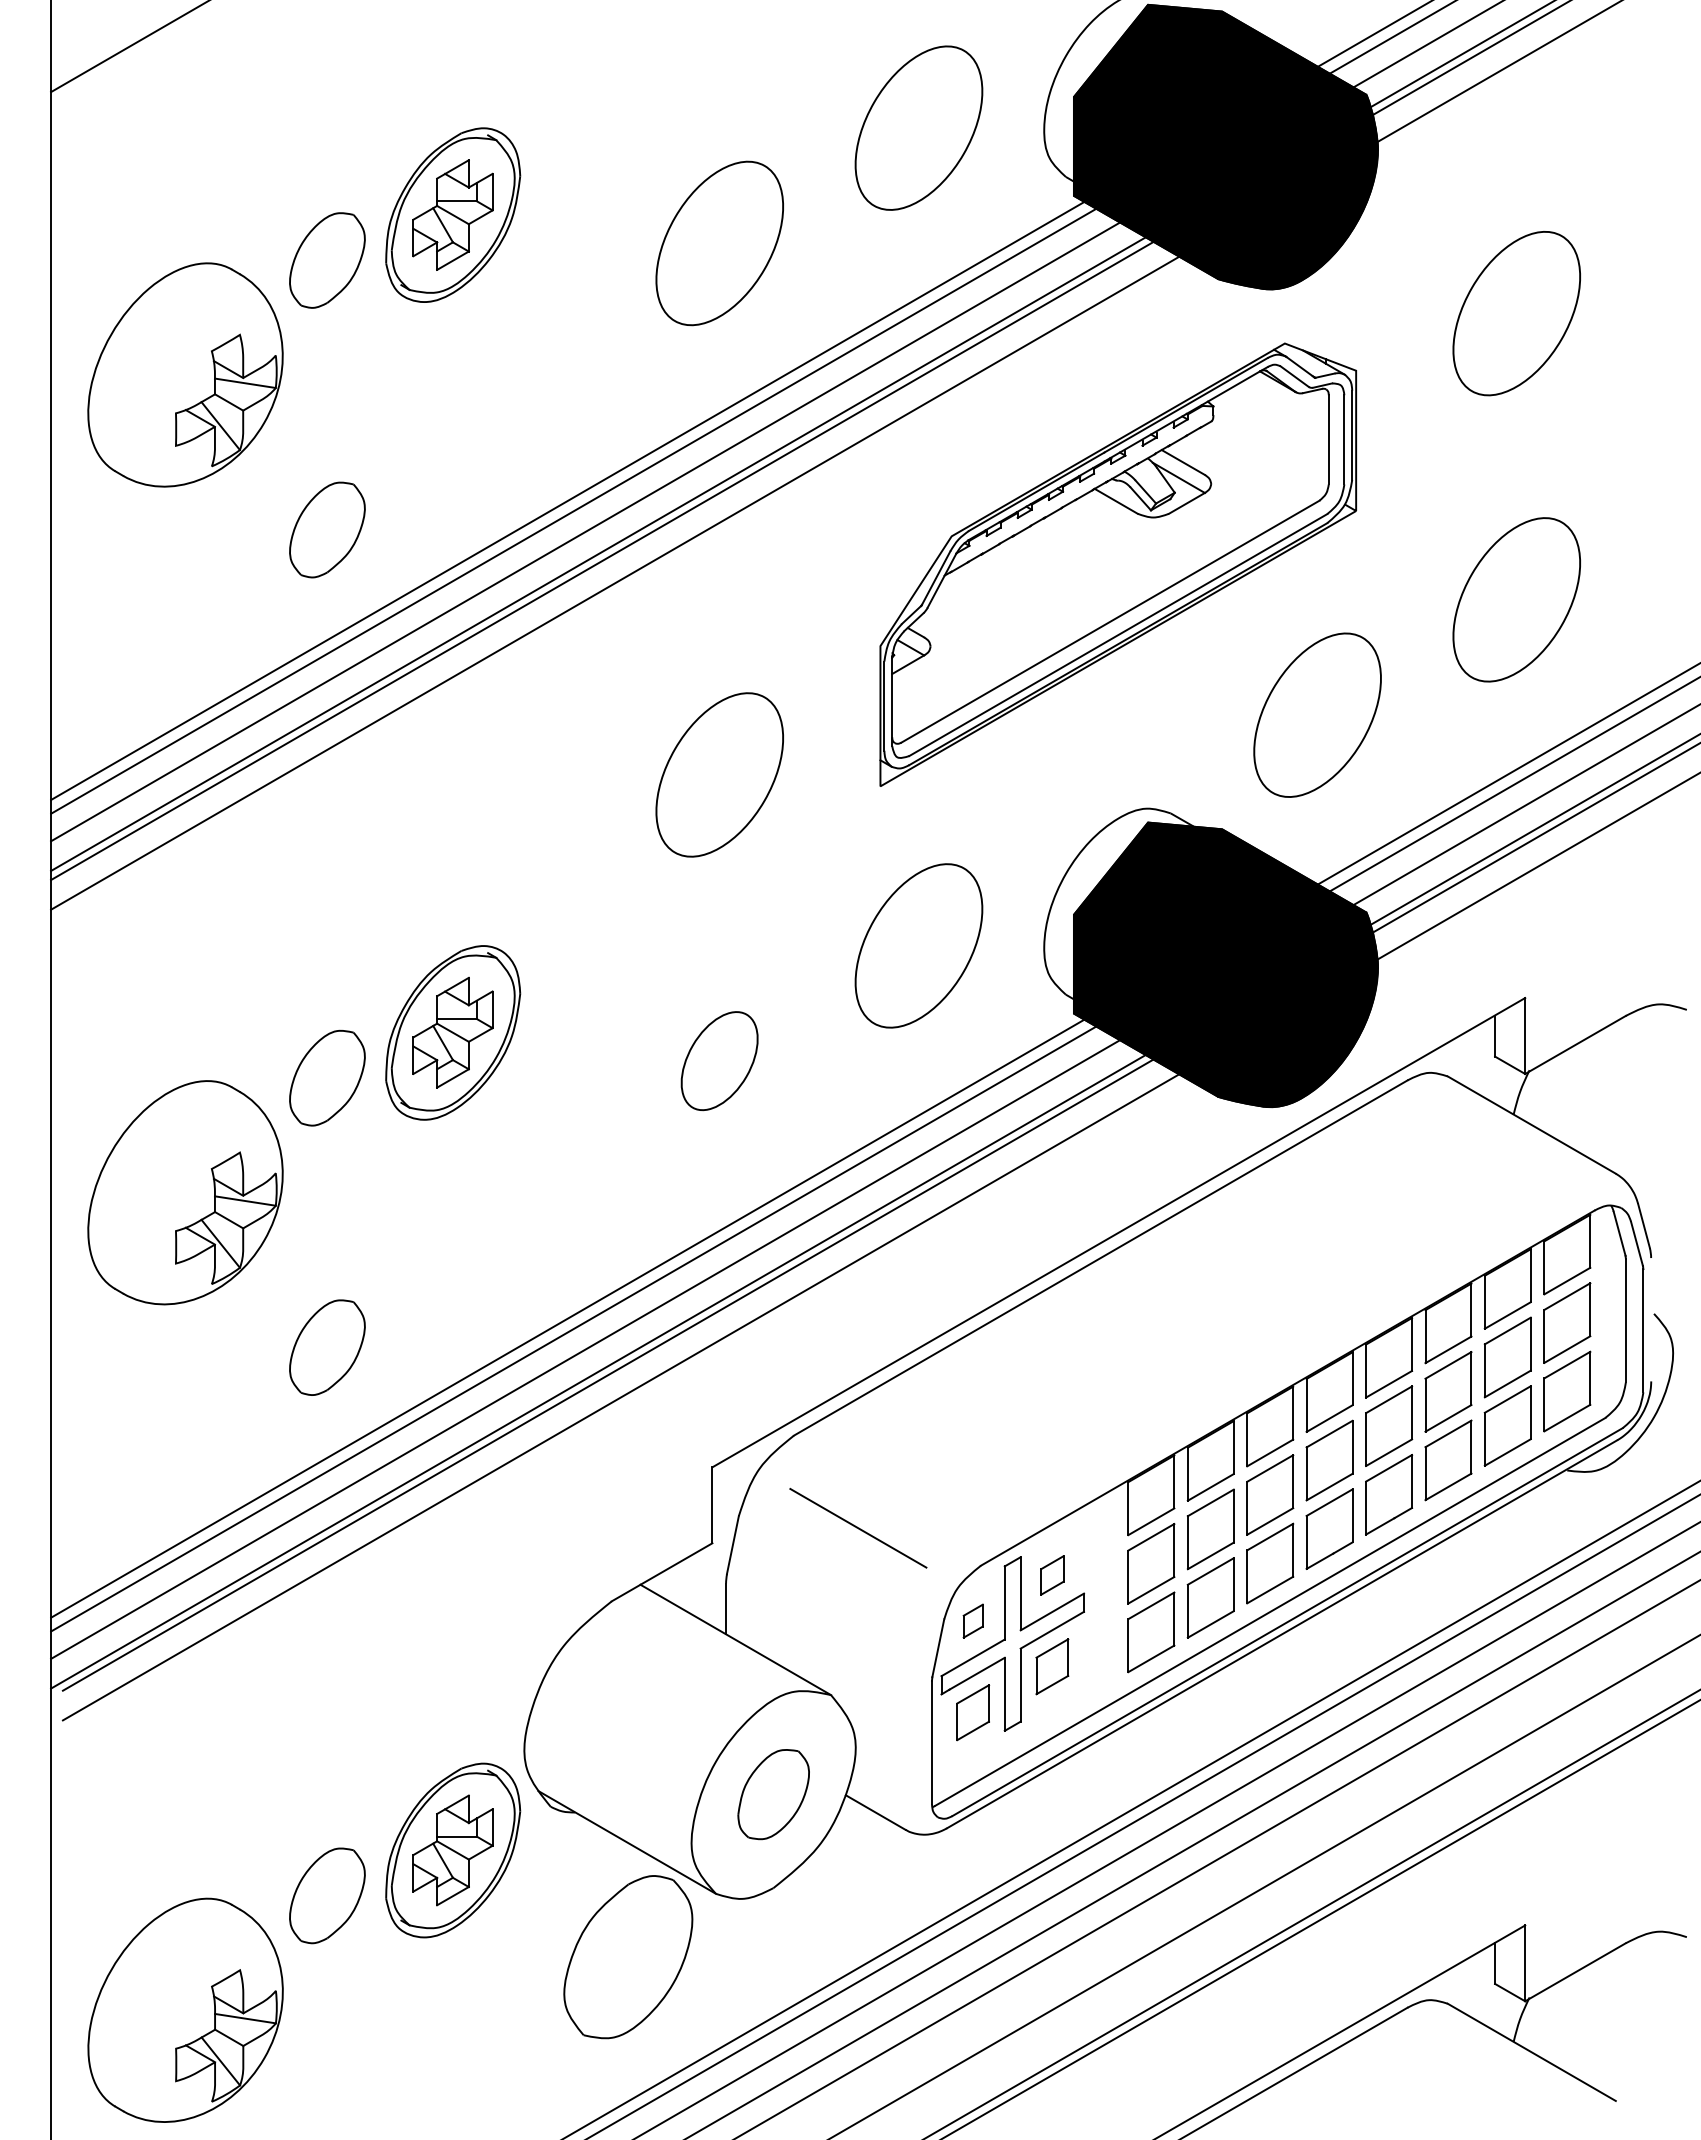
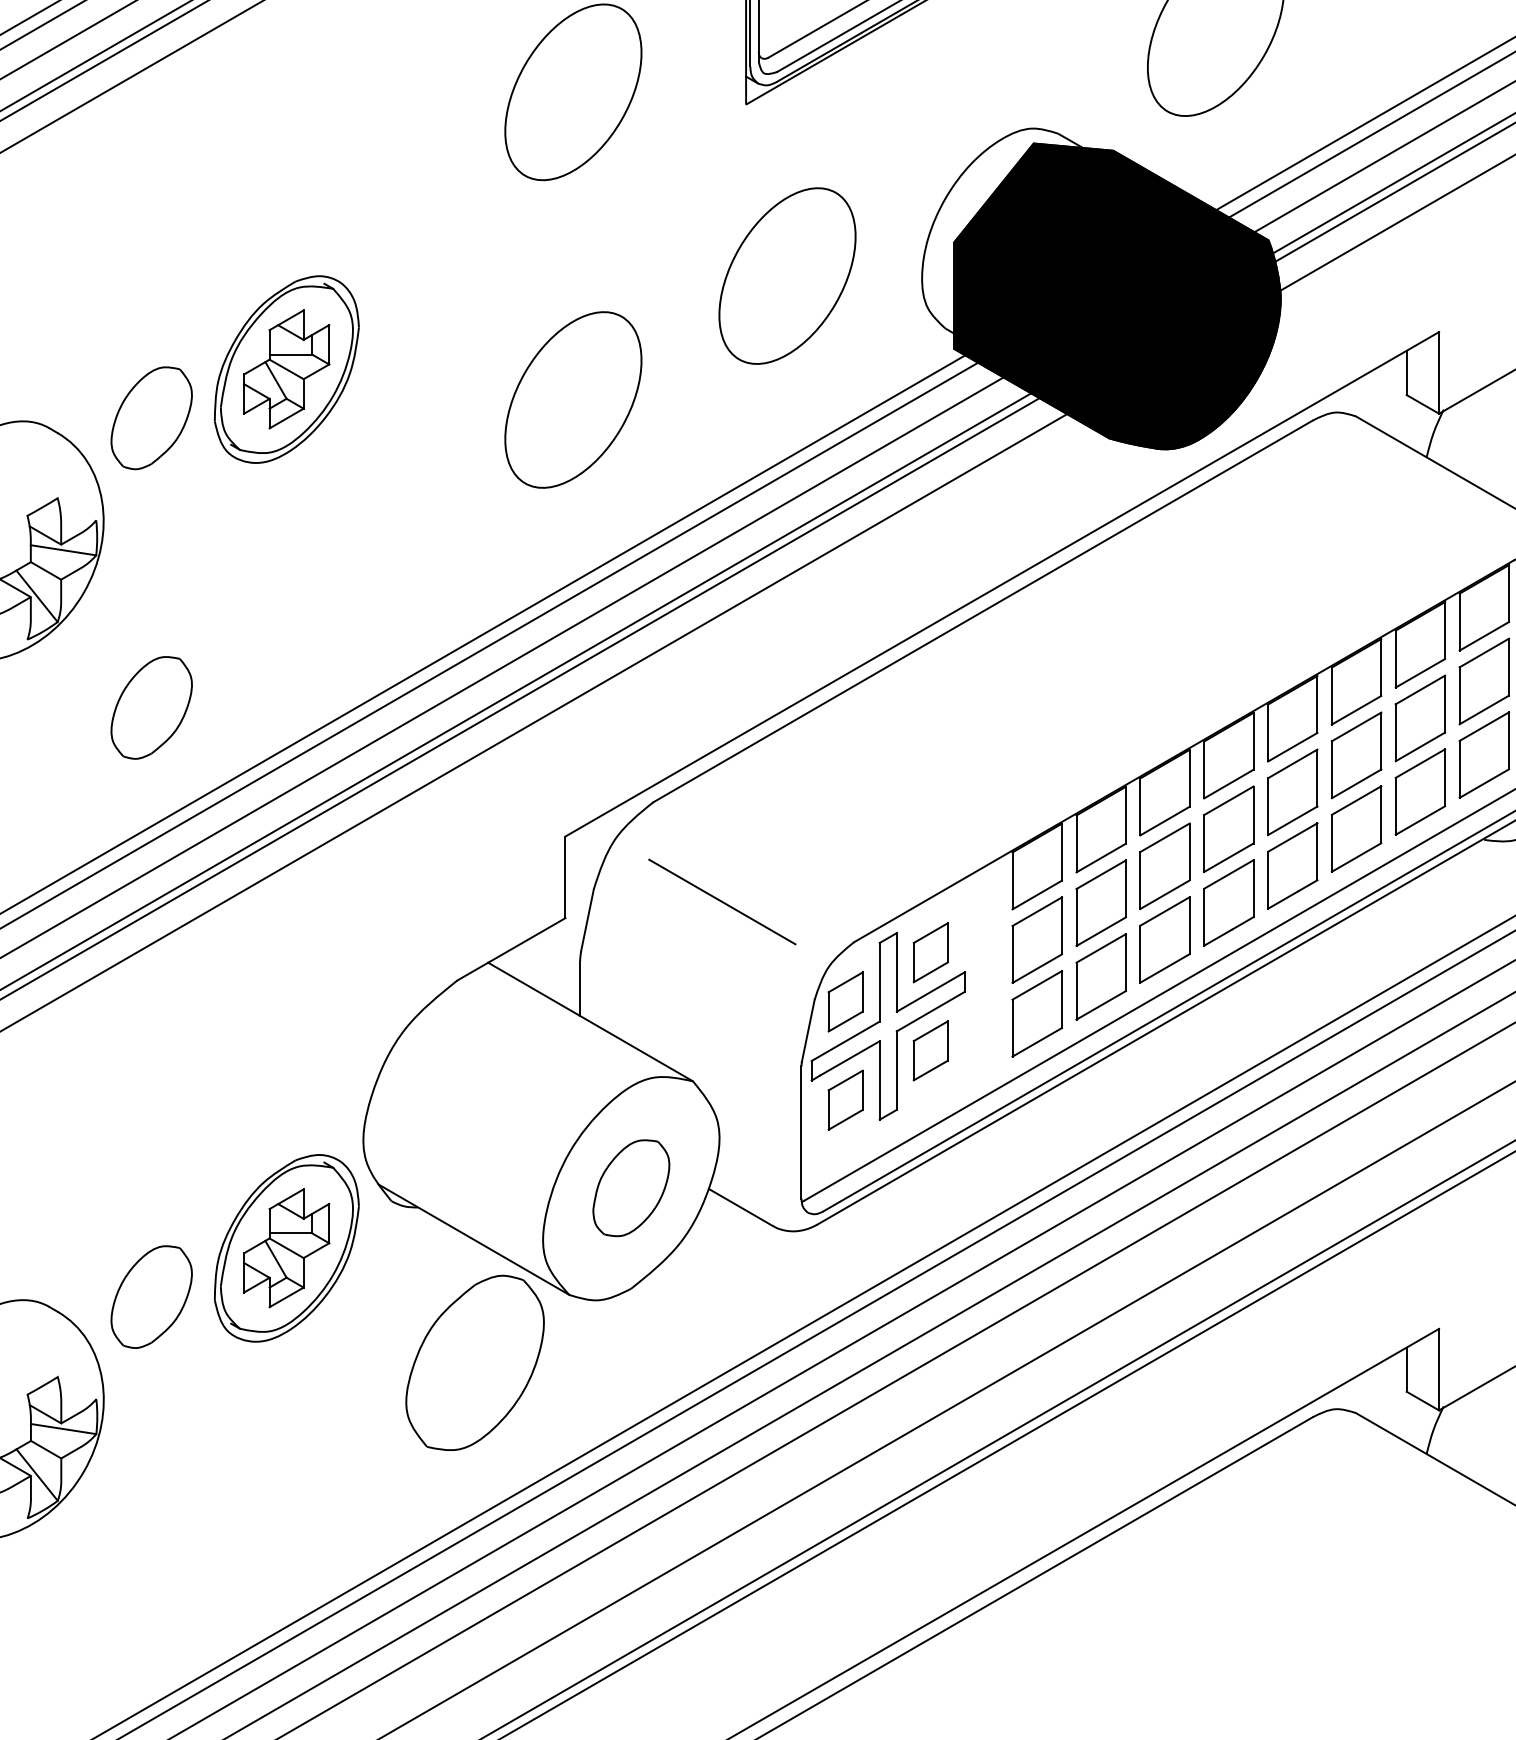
part: (719, 1060) -> (573, 399), size x1.67
part: (1052, 1575) -> (931, 952), size x1.43
part: (973, 1620) -> (846, 1001), size x1.67

